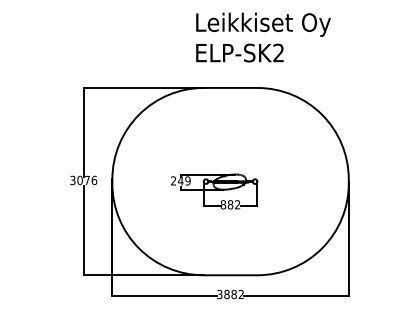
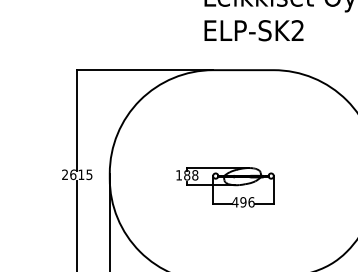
text: (83, 180) -> (77, 174), 3076 -> 2615
text: (180, 180) -> (186, 174), 249 -> 188
text: (230, 204) -> (243, 201), 882 -> 496

